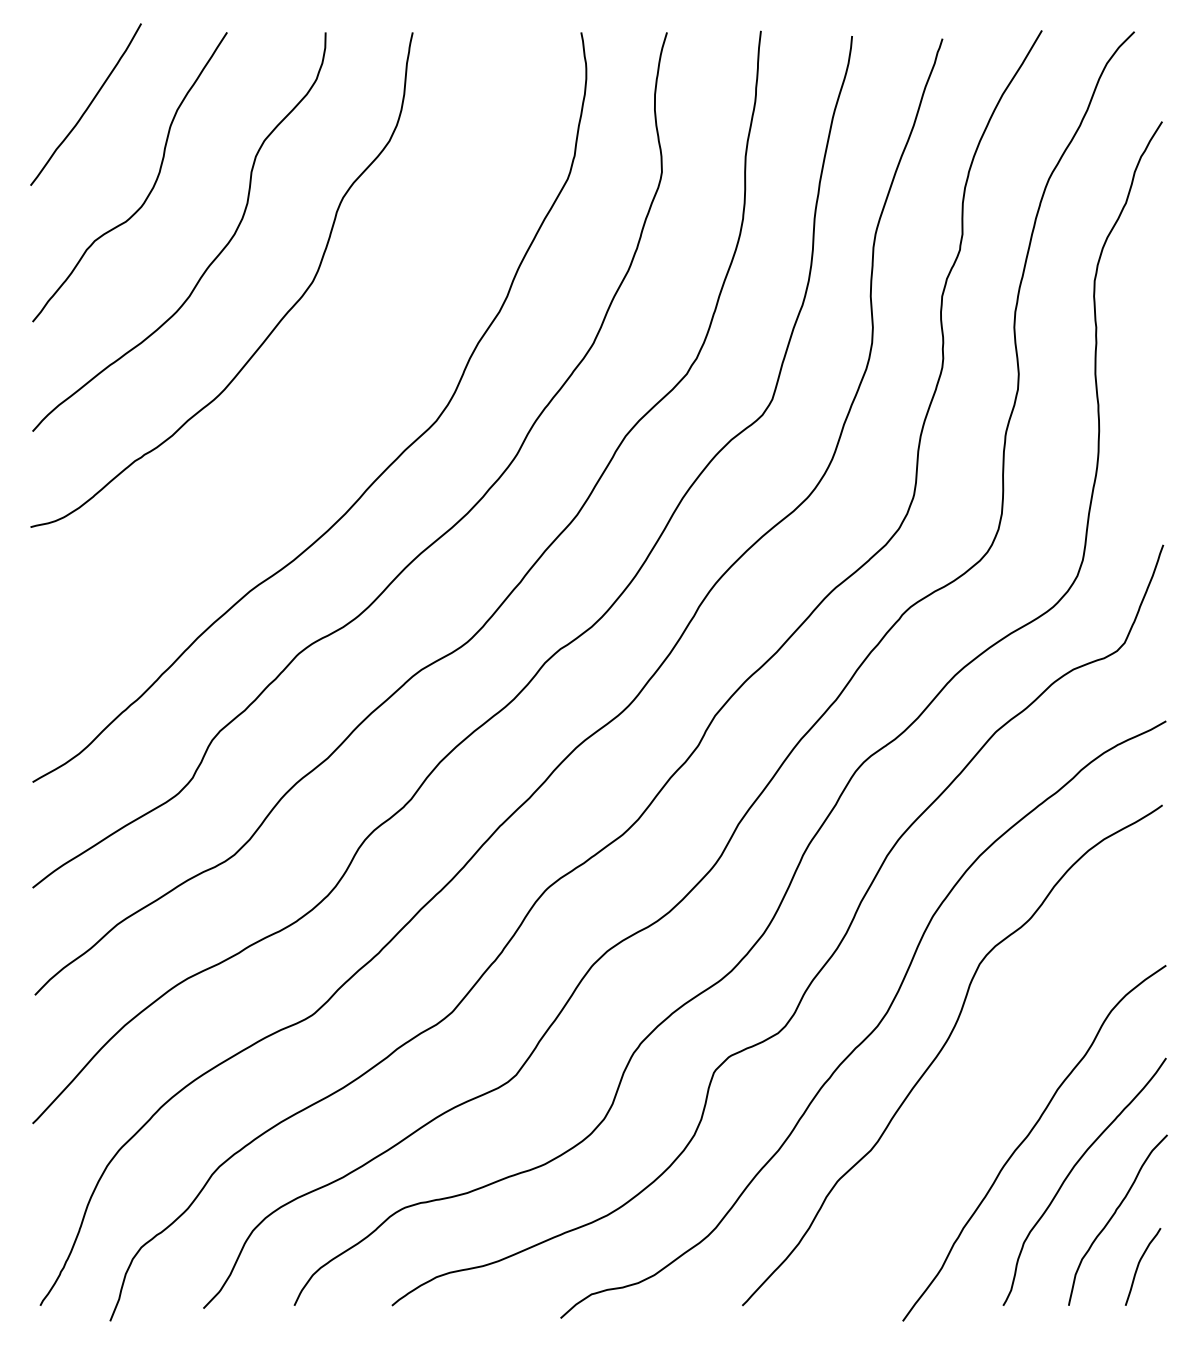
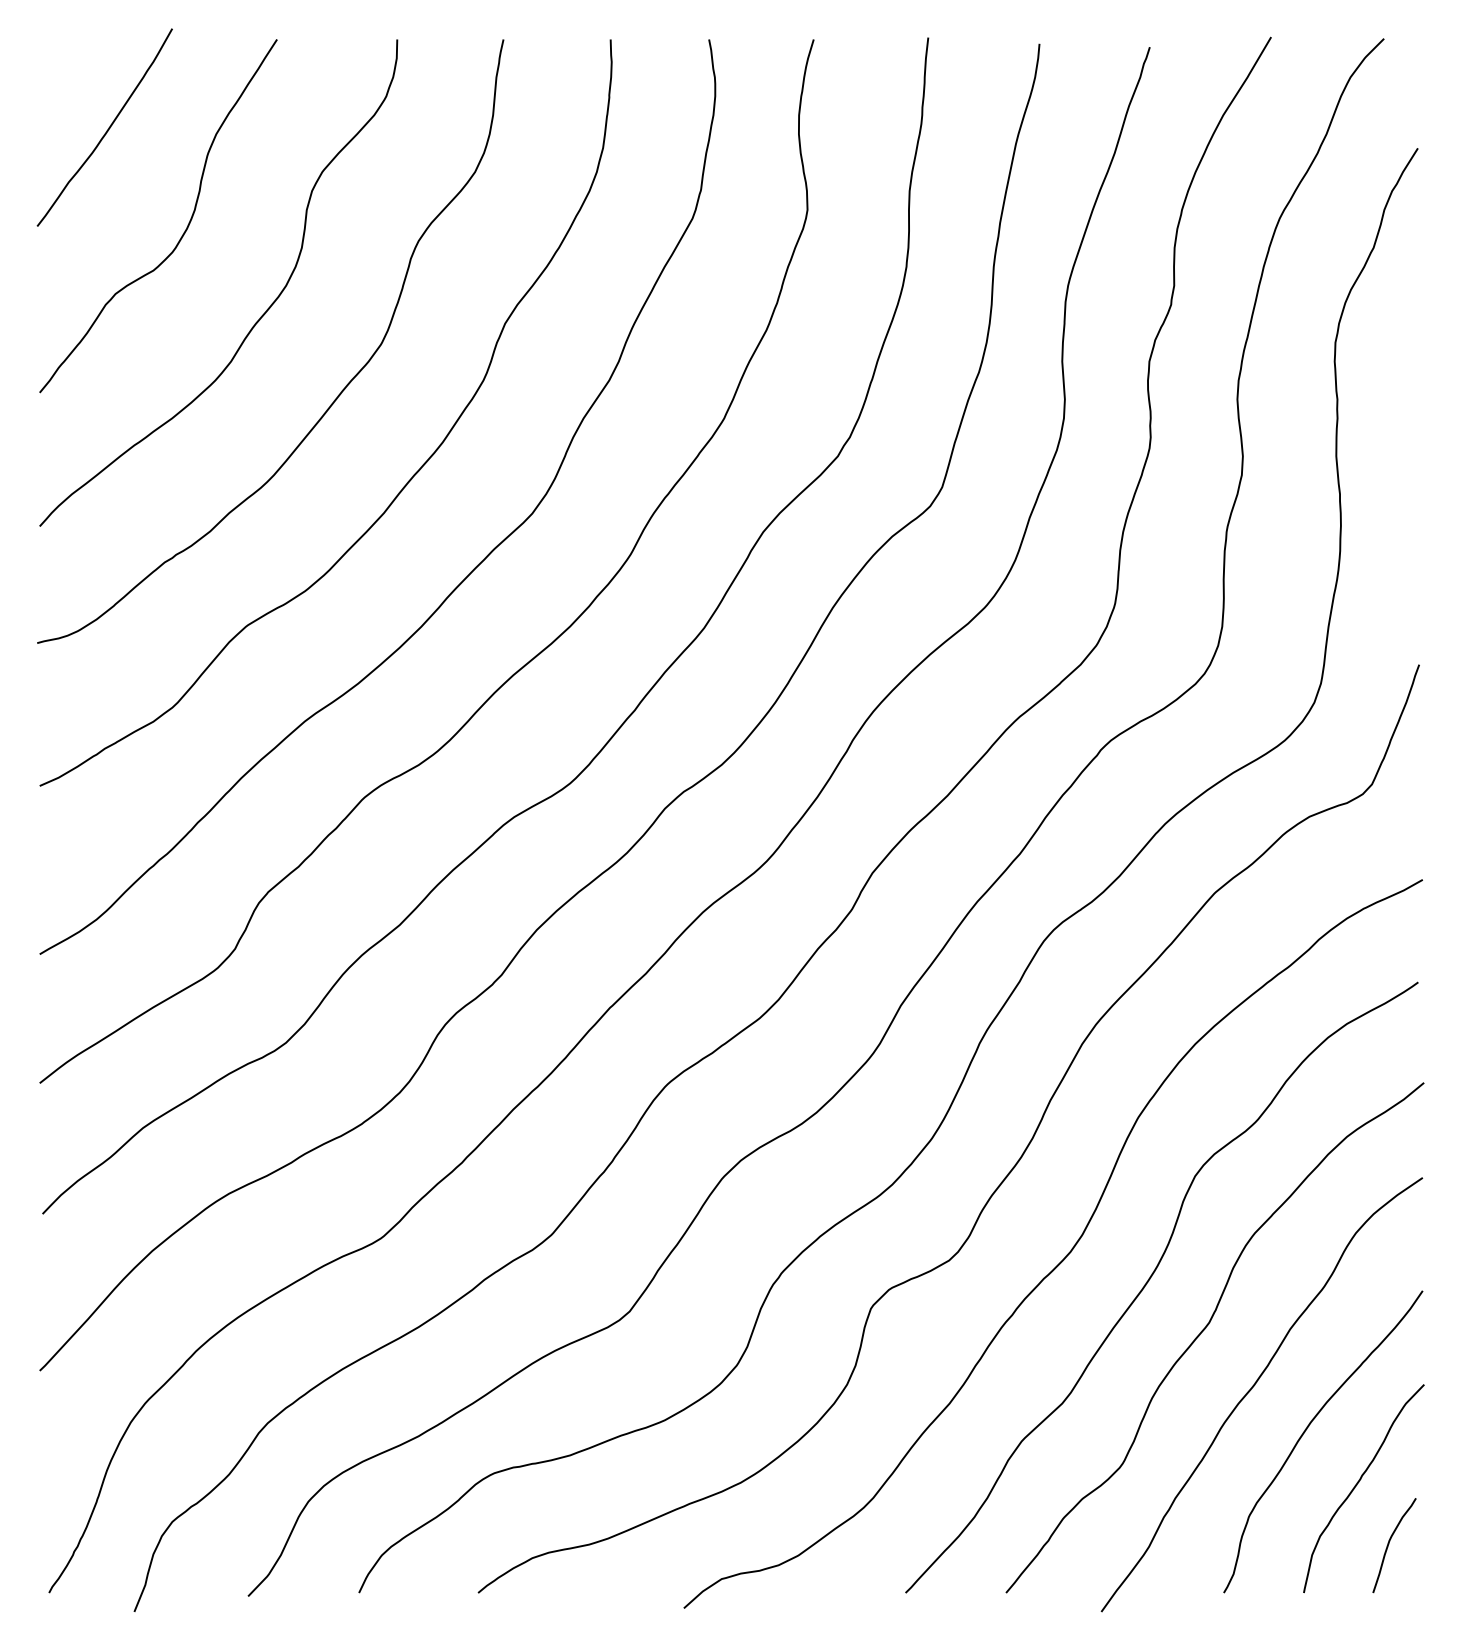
curve: (336, 391) -> (410, 477), added
curve: (988, 1089) -> (1205, 1329), added

